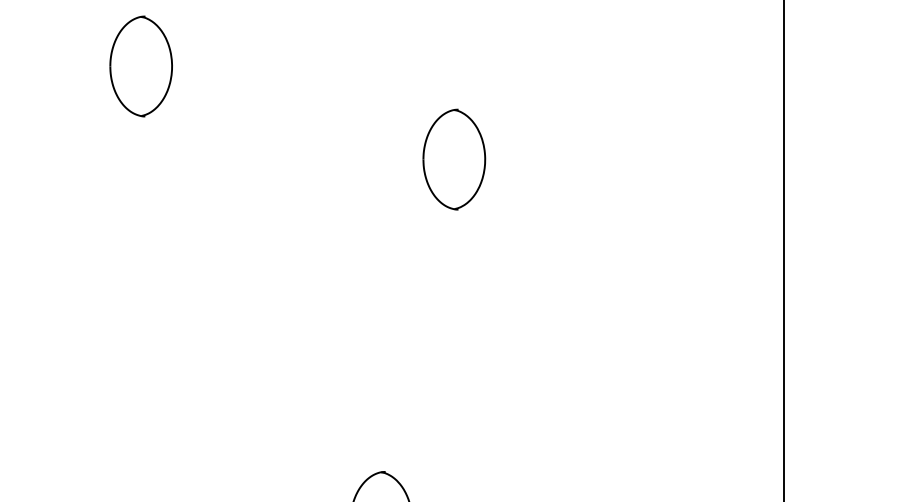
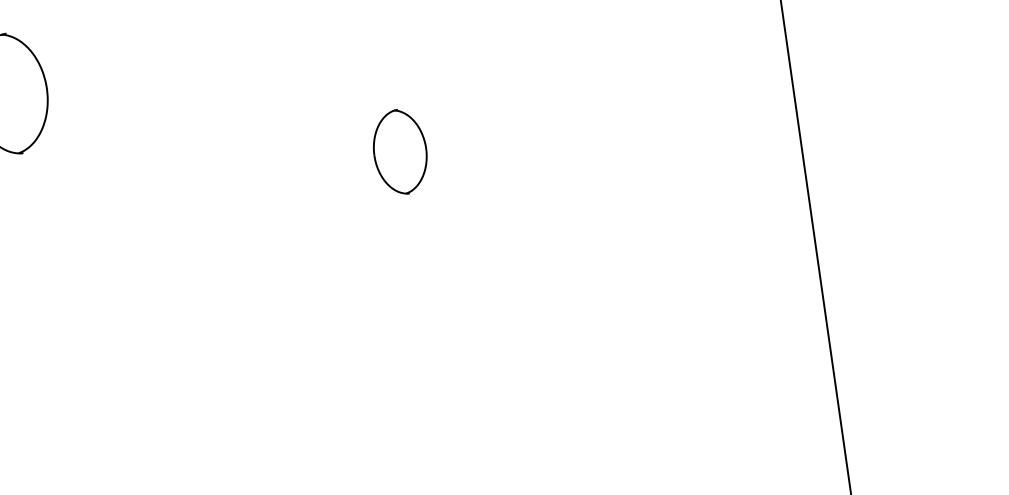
part: (454, 159) -> (400, 151), size x0.7

